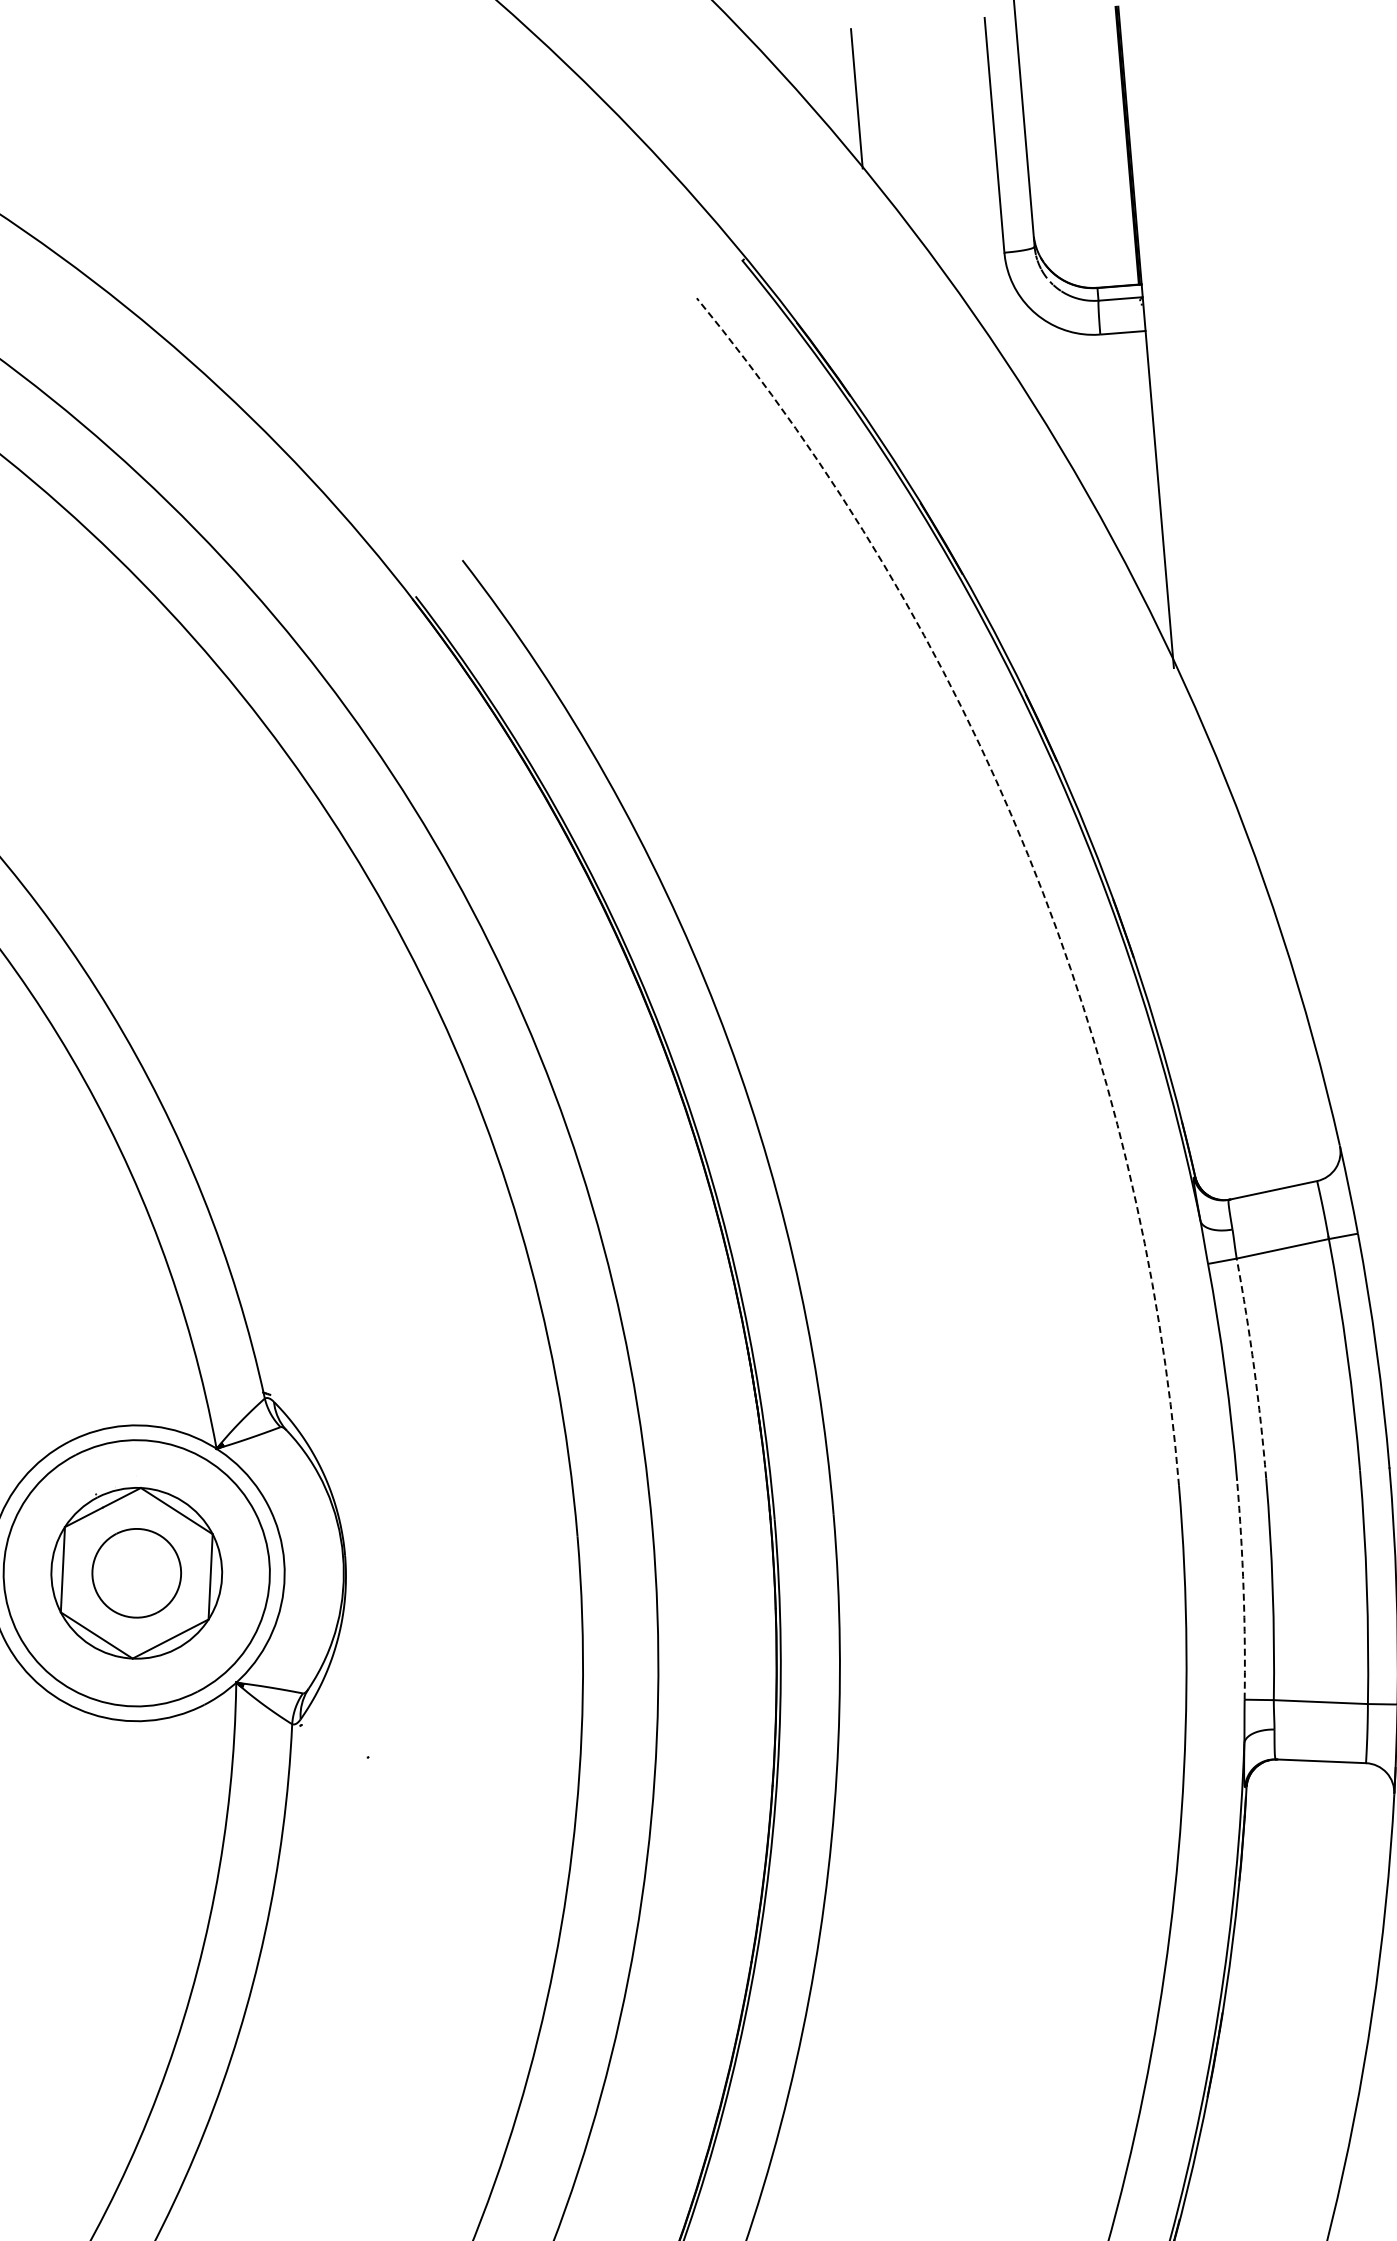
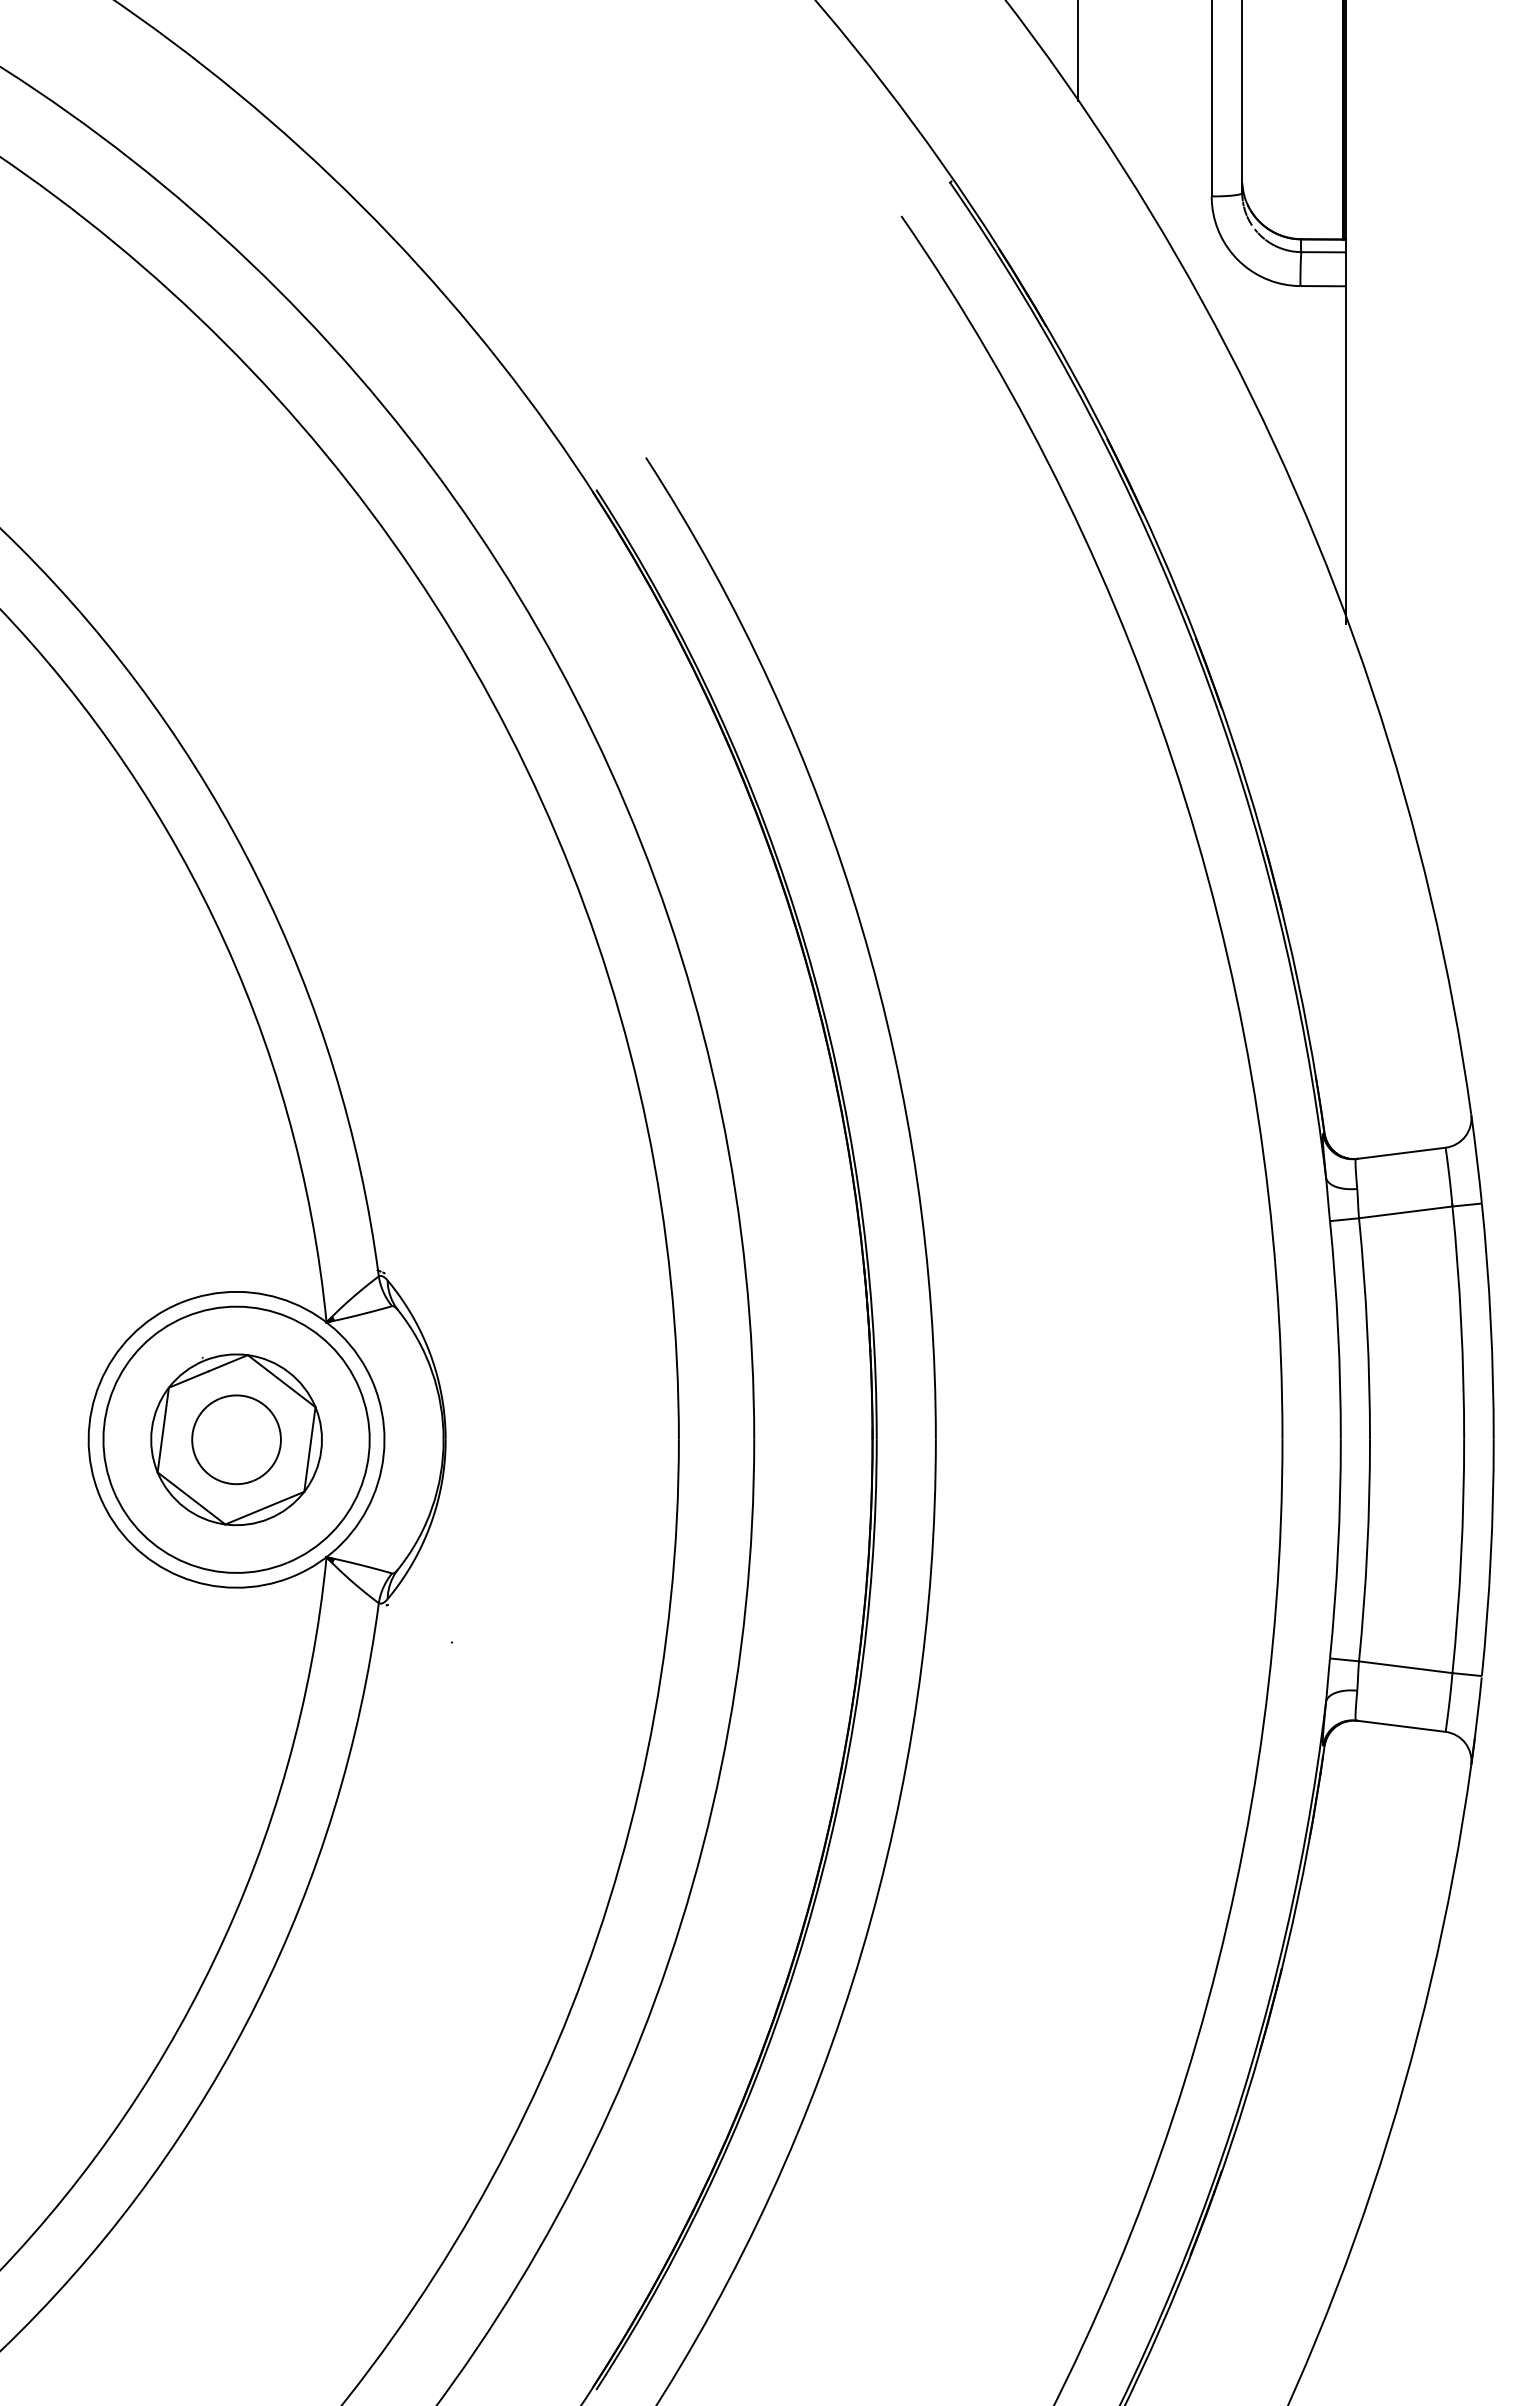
arc: (1028, 854) -> (1185, 798), dashed -> solid
arc: (1254, 1367) -> (1367, 1328), dashed -> solid
arc: (1244, 1590) -> (1338, 1549), dashed -> solid

